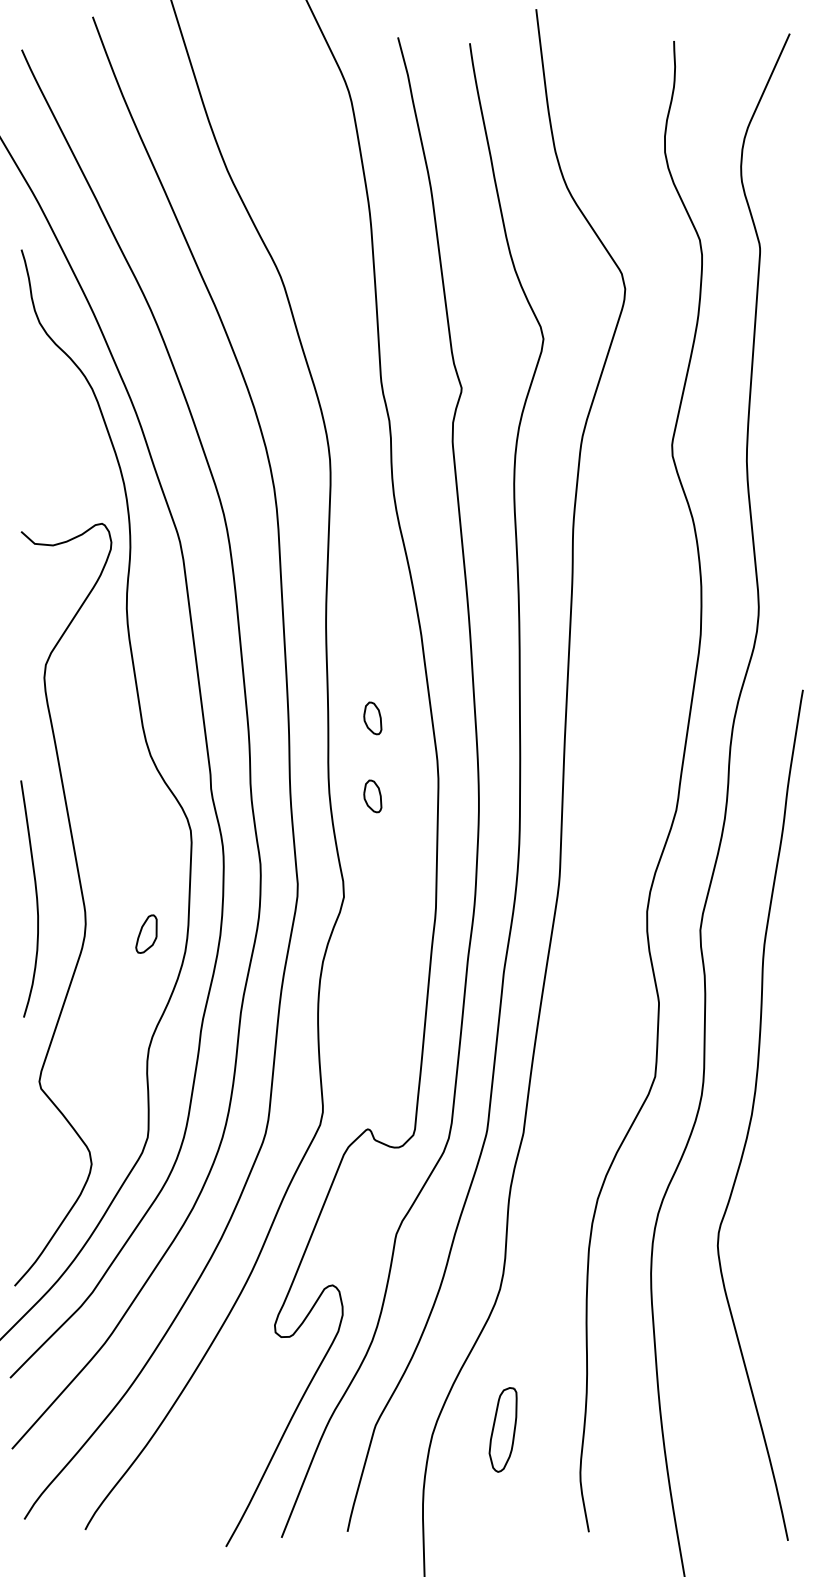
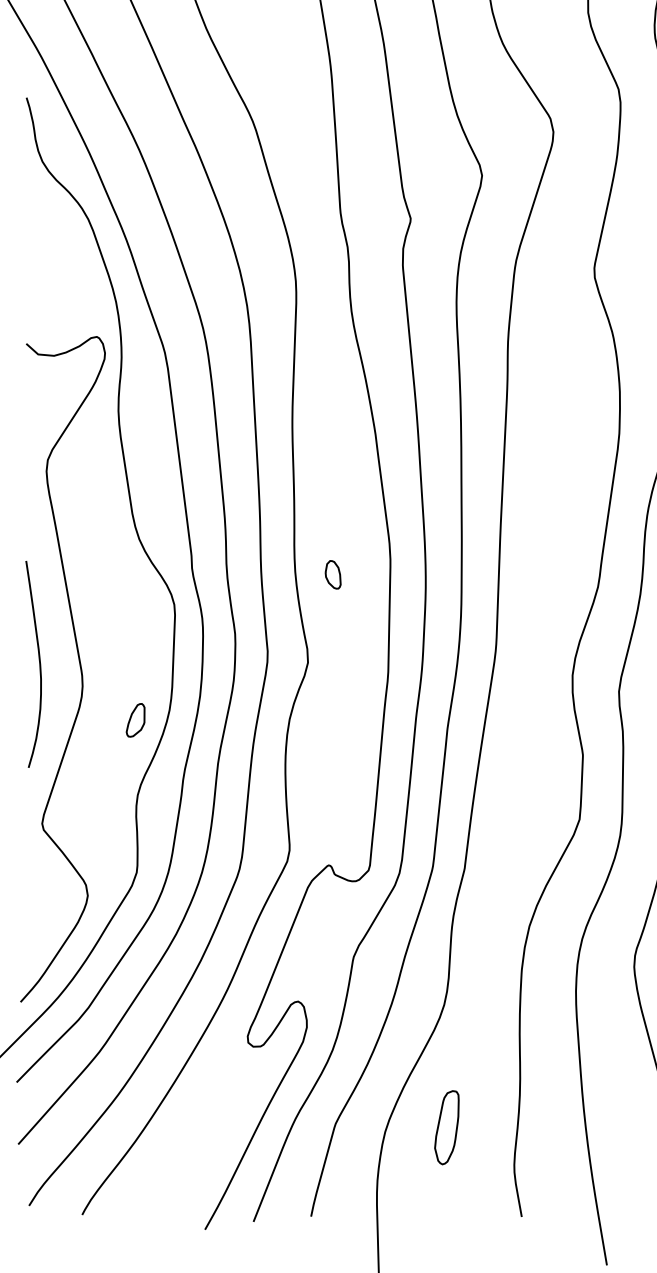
part: (372, 718) -> (332, 506), removed
part: (146, 933) -> (135, 719), moved

